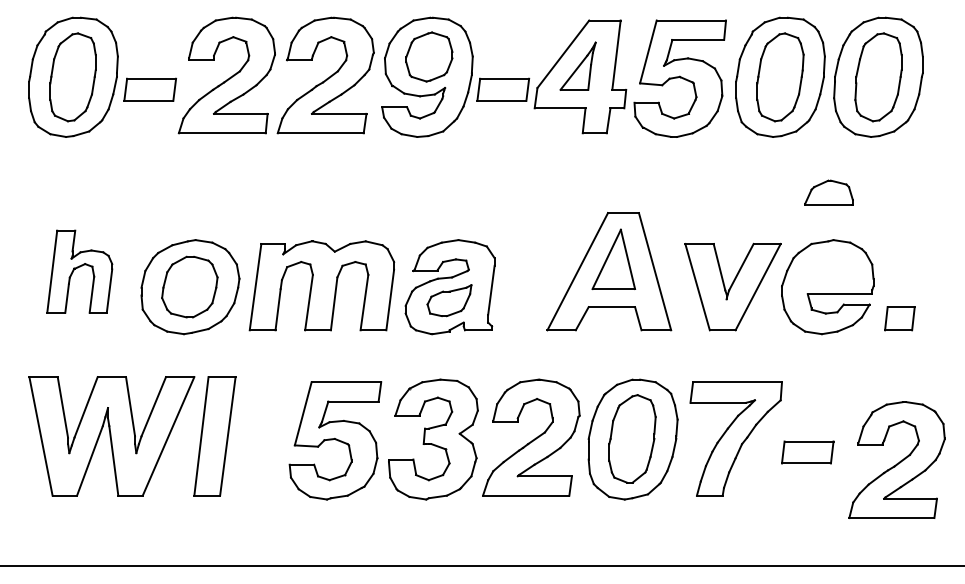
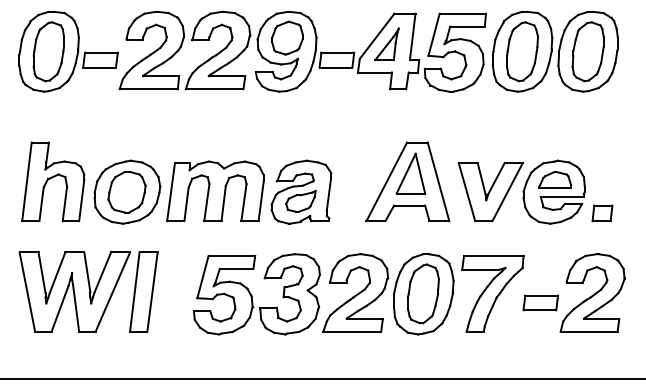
part: (828, 191) -> (554, 179), moved
part: (80, 271) -> (53, 181), size x1.43
part: (896, 459) -> (592, 292), moved

